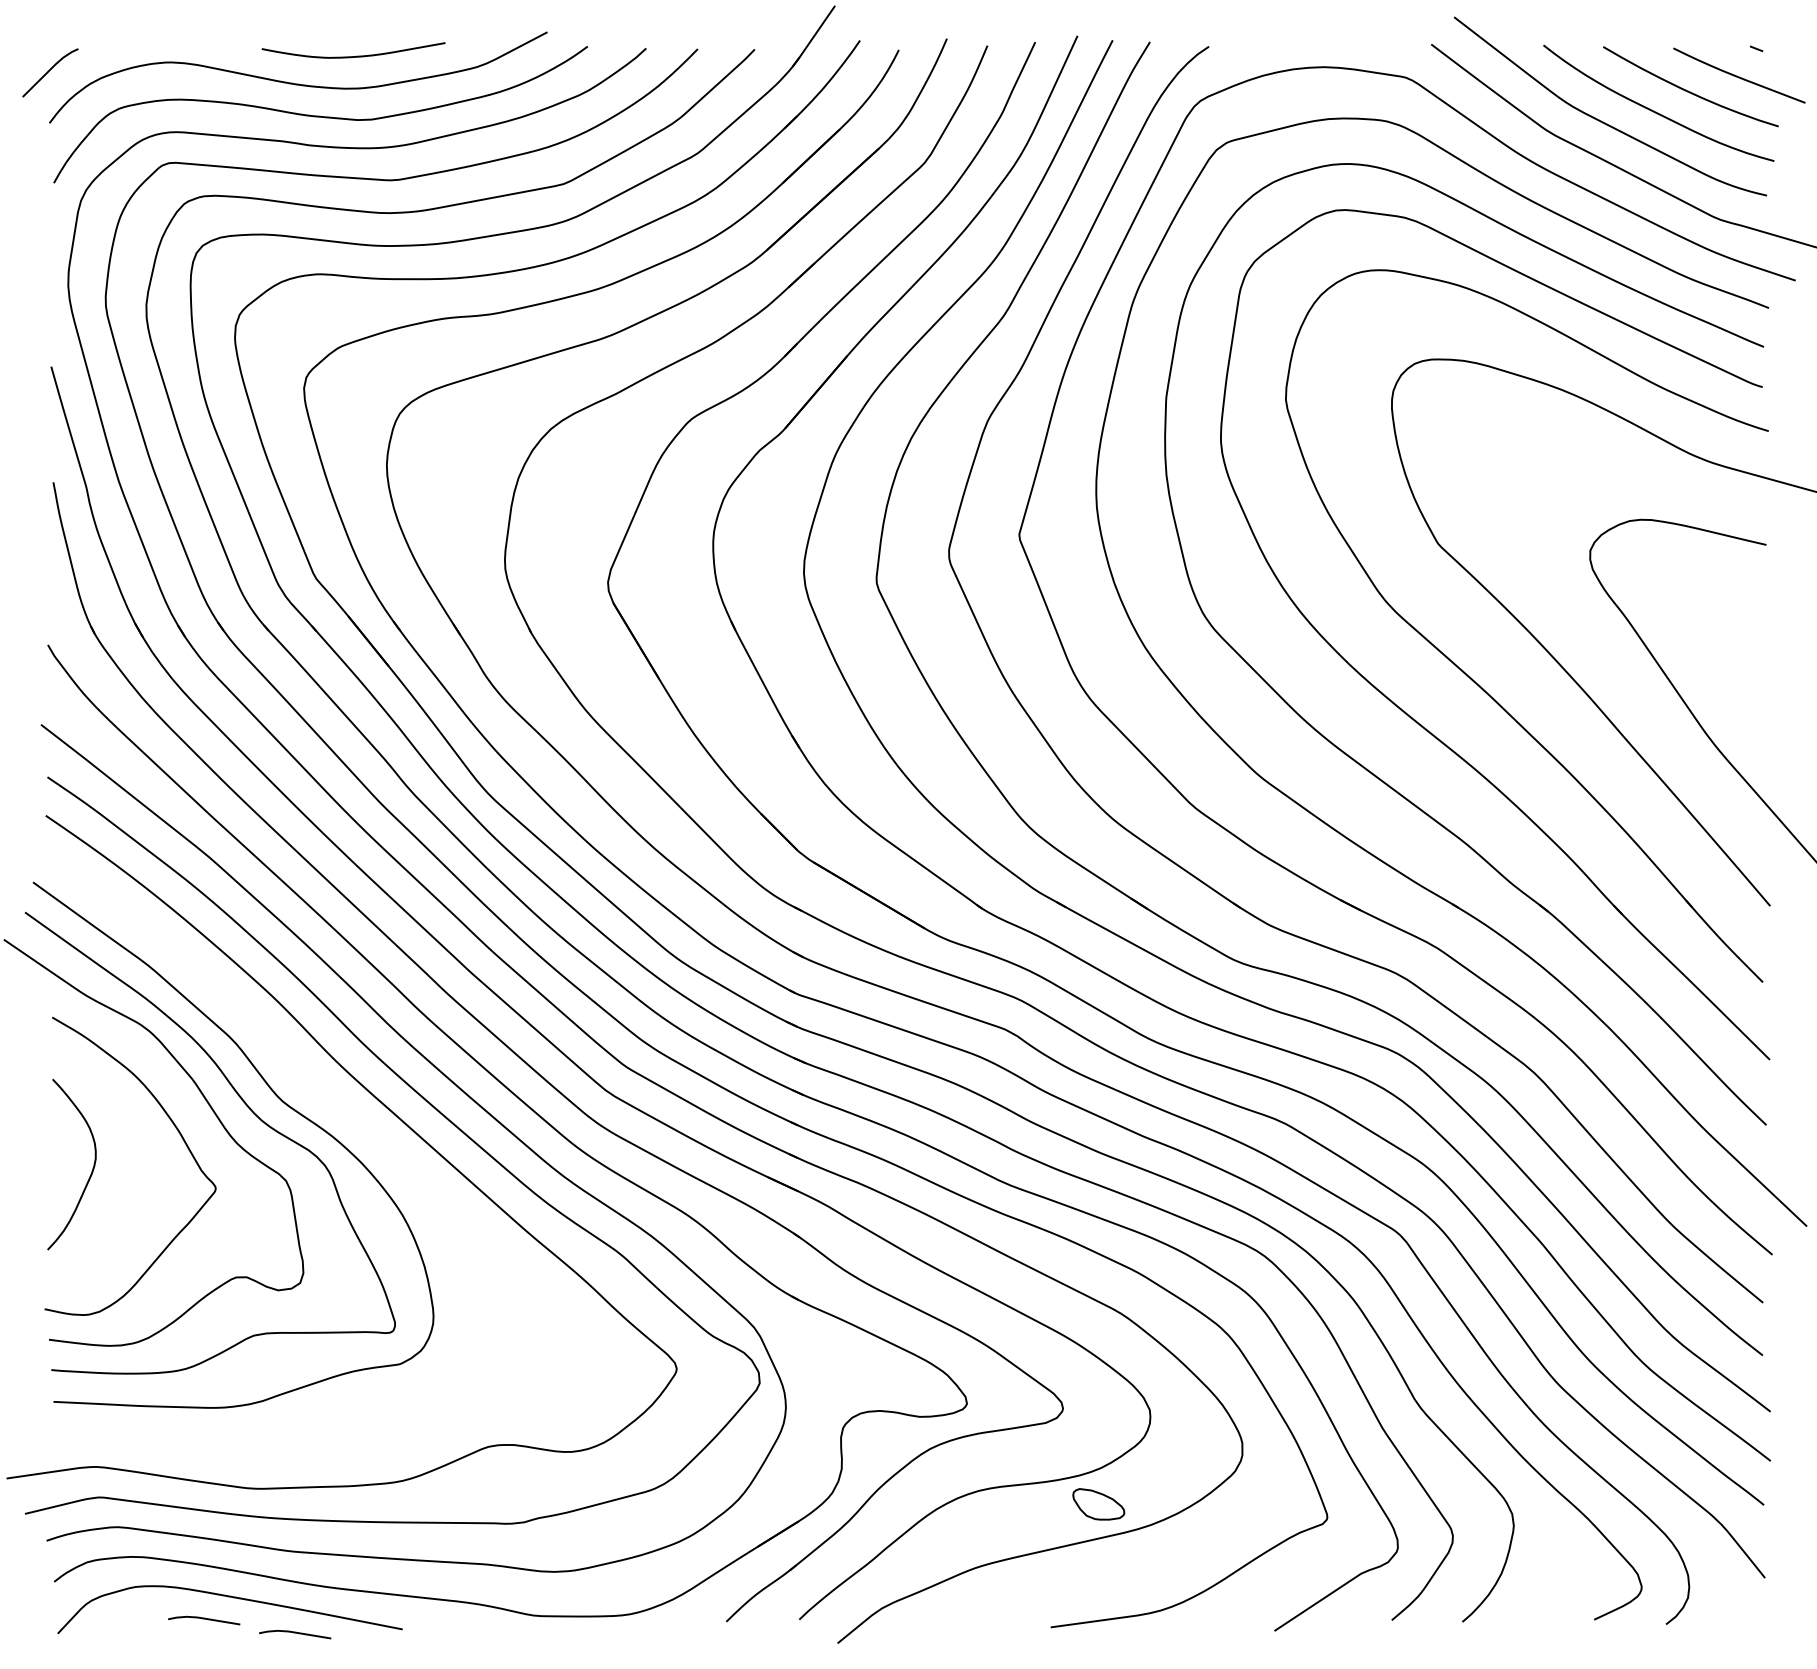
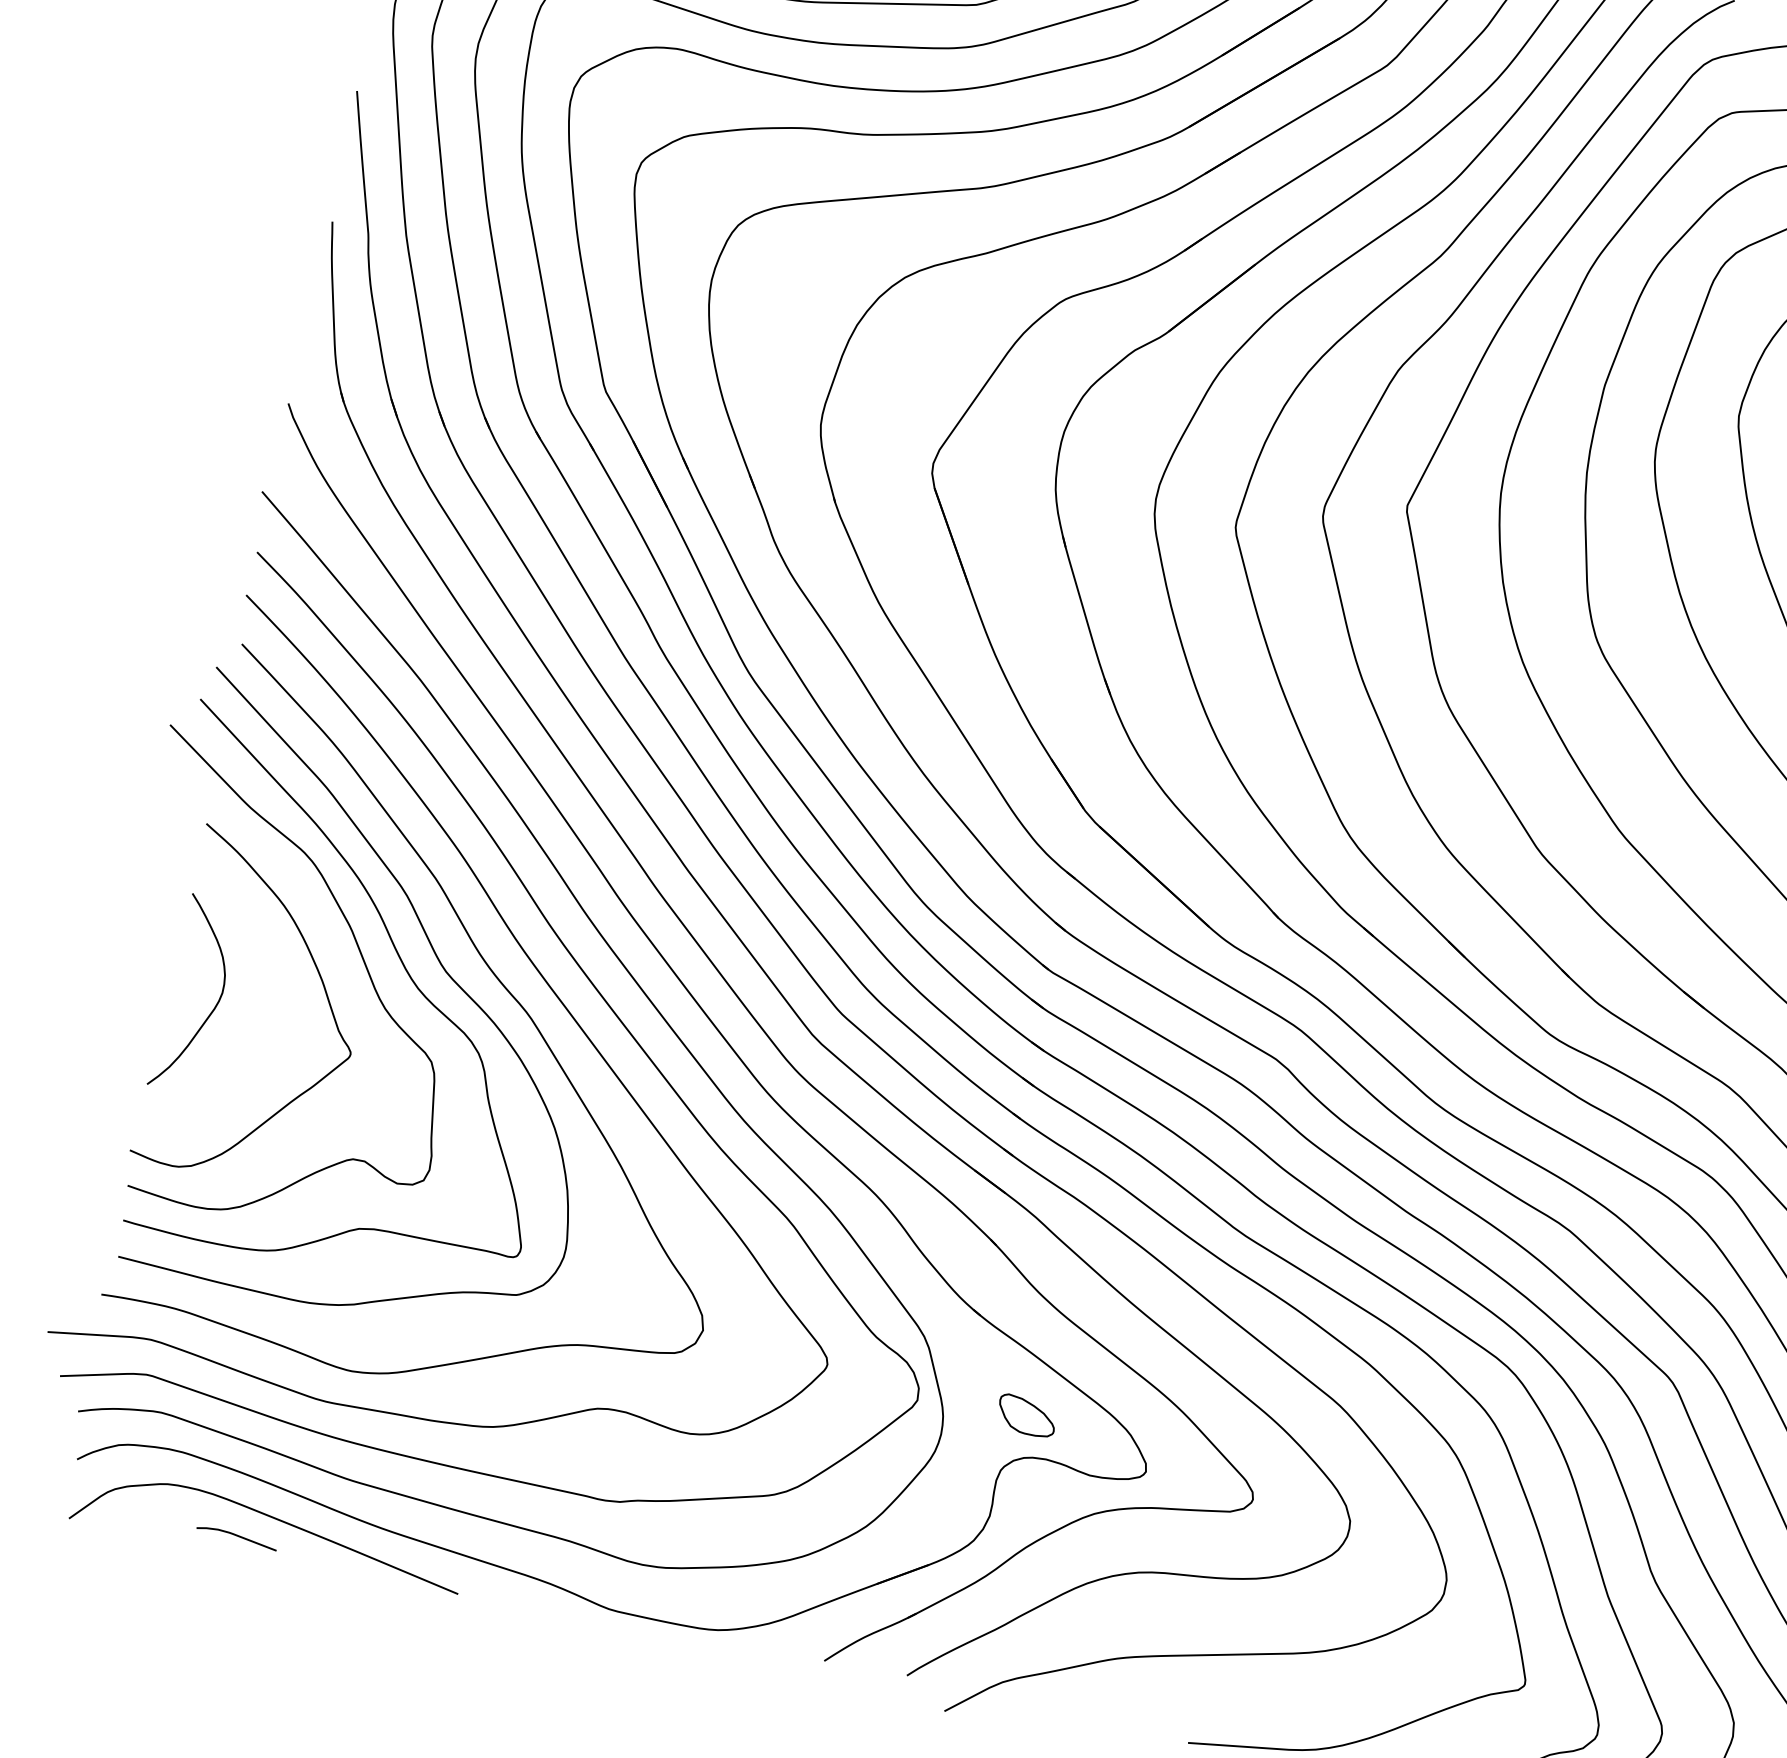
curve: (340, 1109) -> (509, 994), added
part: (1098, 1504) -> (1026, 1416), moved
curve: (295, 1633) -> (336, 1573), removed

